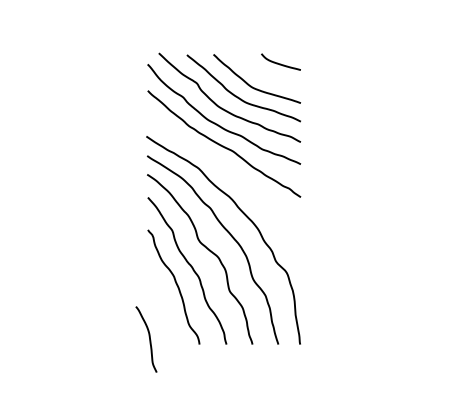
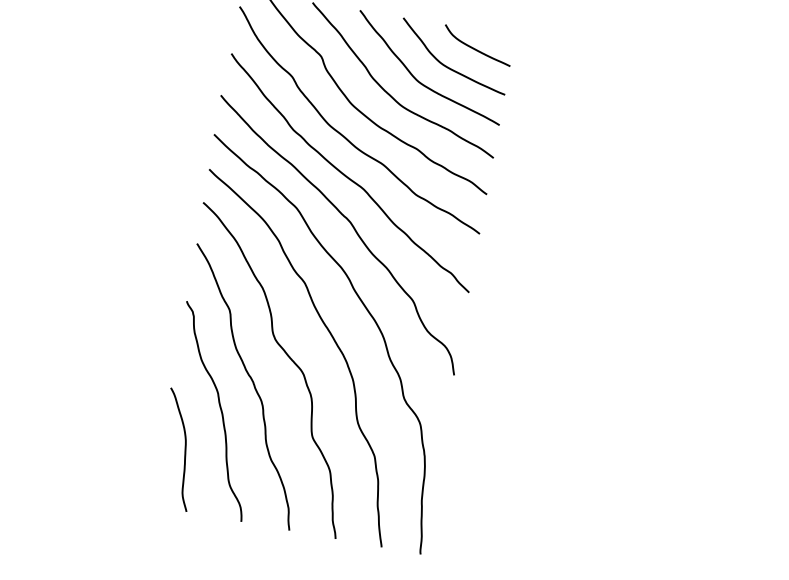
curve: (266, 75) -> (447, 64), added
curve: (229, 172) -> (350, 225), added
curve: (149, 339) -> (184, 450), moved

